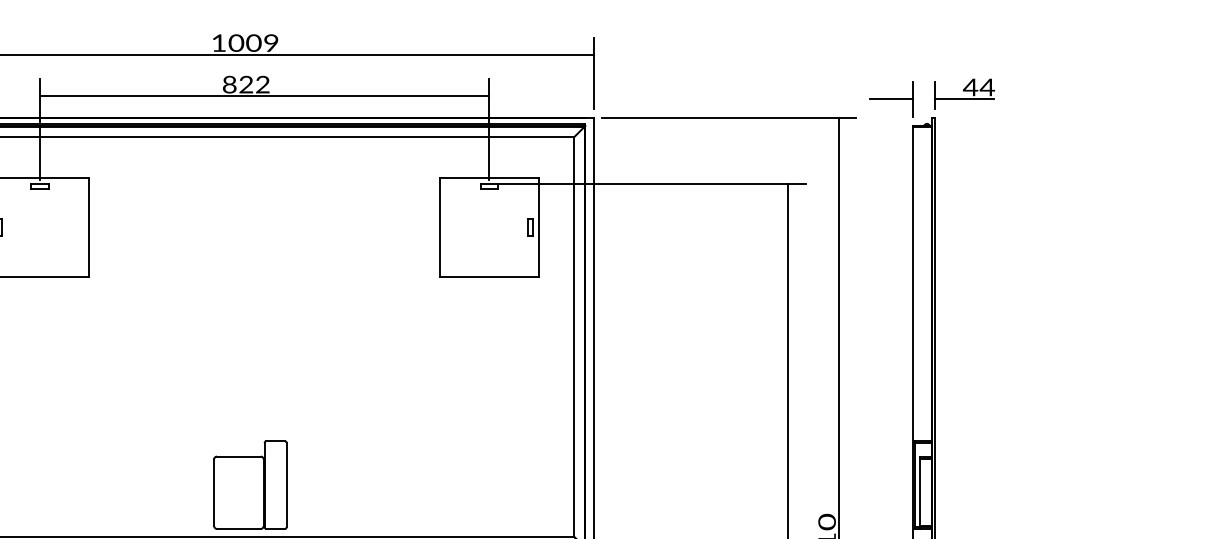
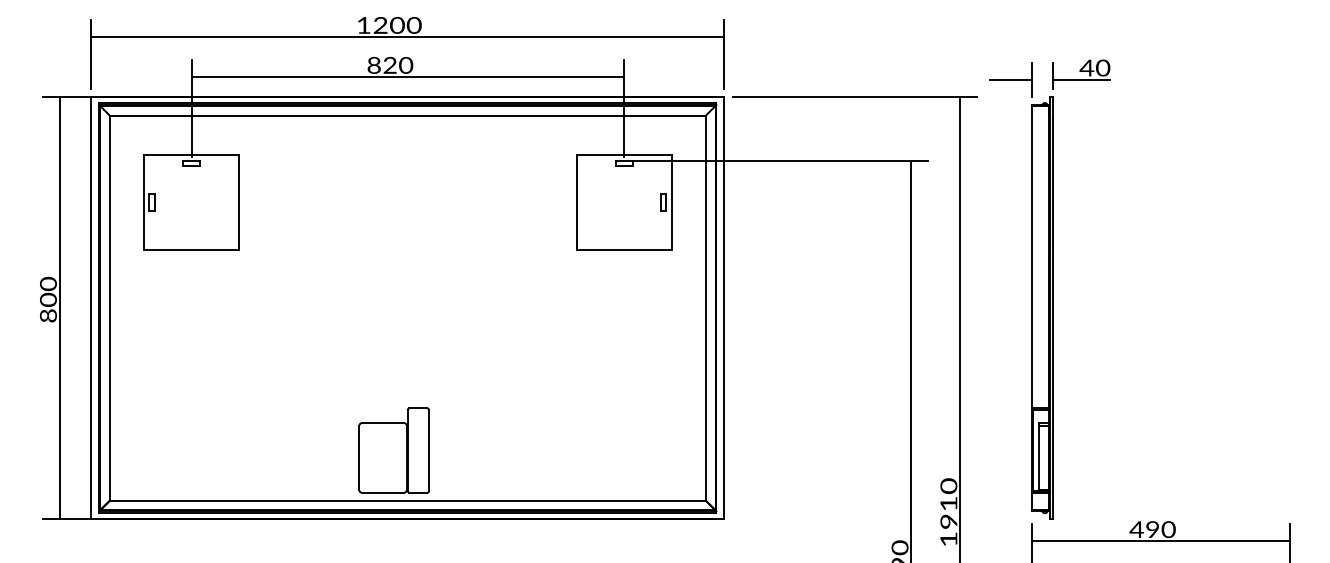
text: (253, 43) -> (397, 25), 1009 -> 1200
text: (263, 84) -> (406, 65), 822 -> 820
text: (986, 86) -> (1102, 67), 44 -> 40

